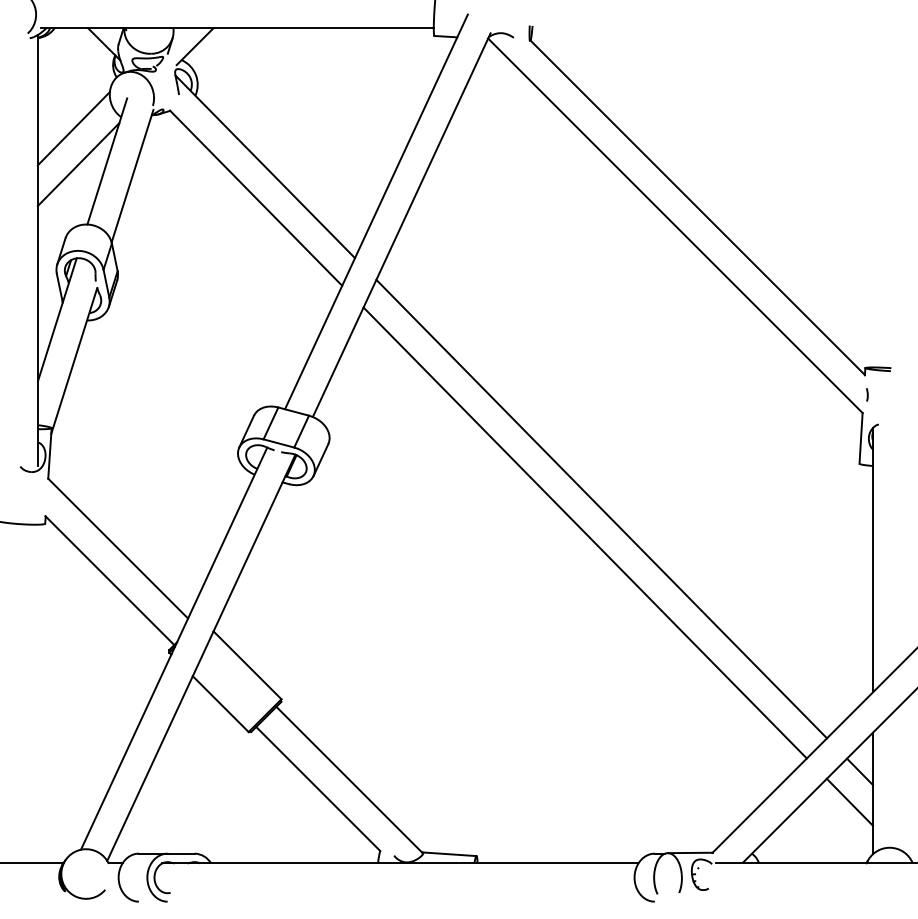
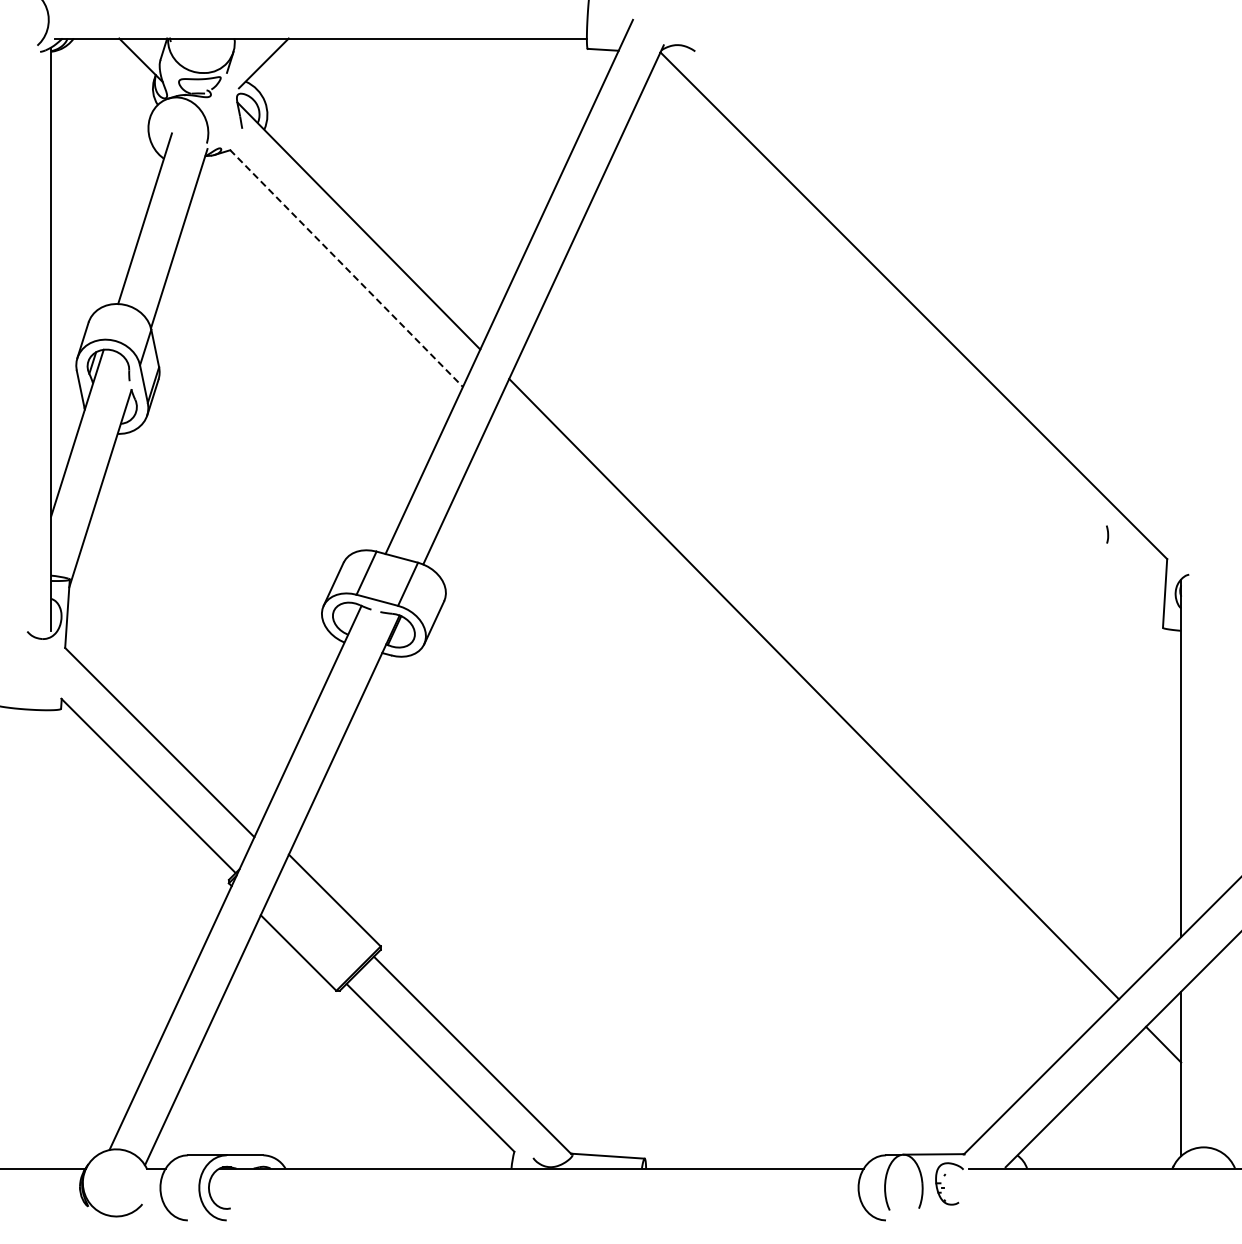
line: (73, 128) -> (99, 173), removed
line: (78, 164) -> (106, 222), removed
line: (256, 198) -> (346, 268), solid -> dashed
part: (700, 209) -> (947, 283), removed
line: (867, 394) -> (1107, 534), moved
line: (584, 533) -> (791, 721), removed
line: (849, 802) -> (1149, 1085), removed

